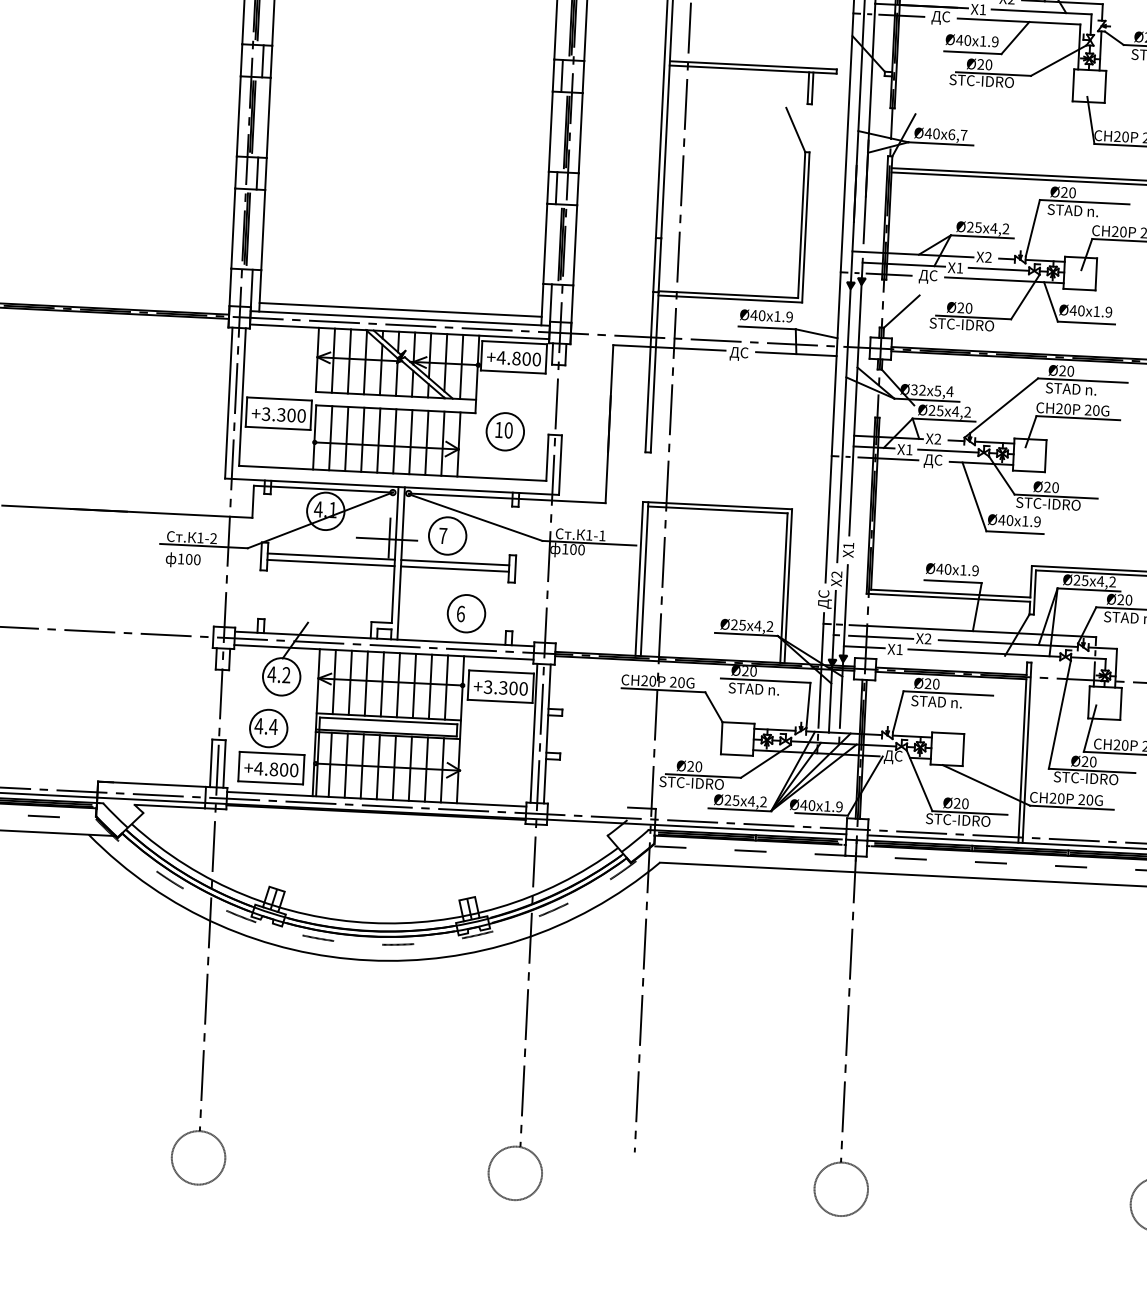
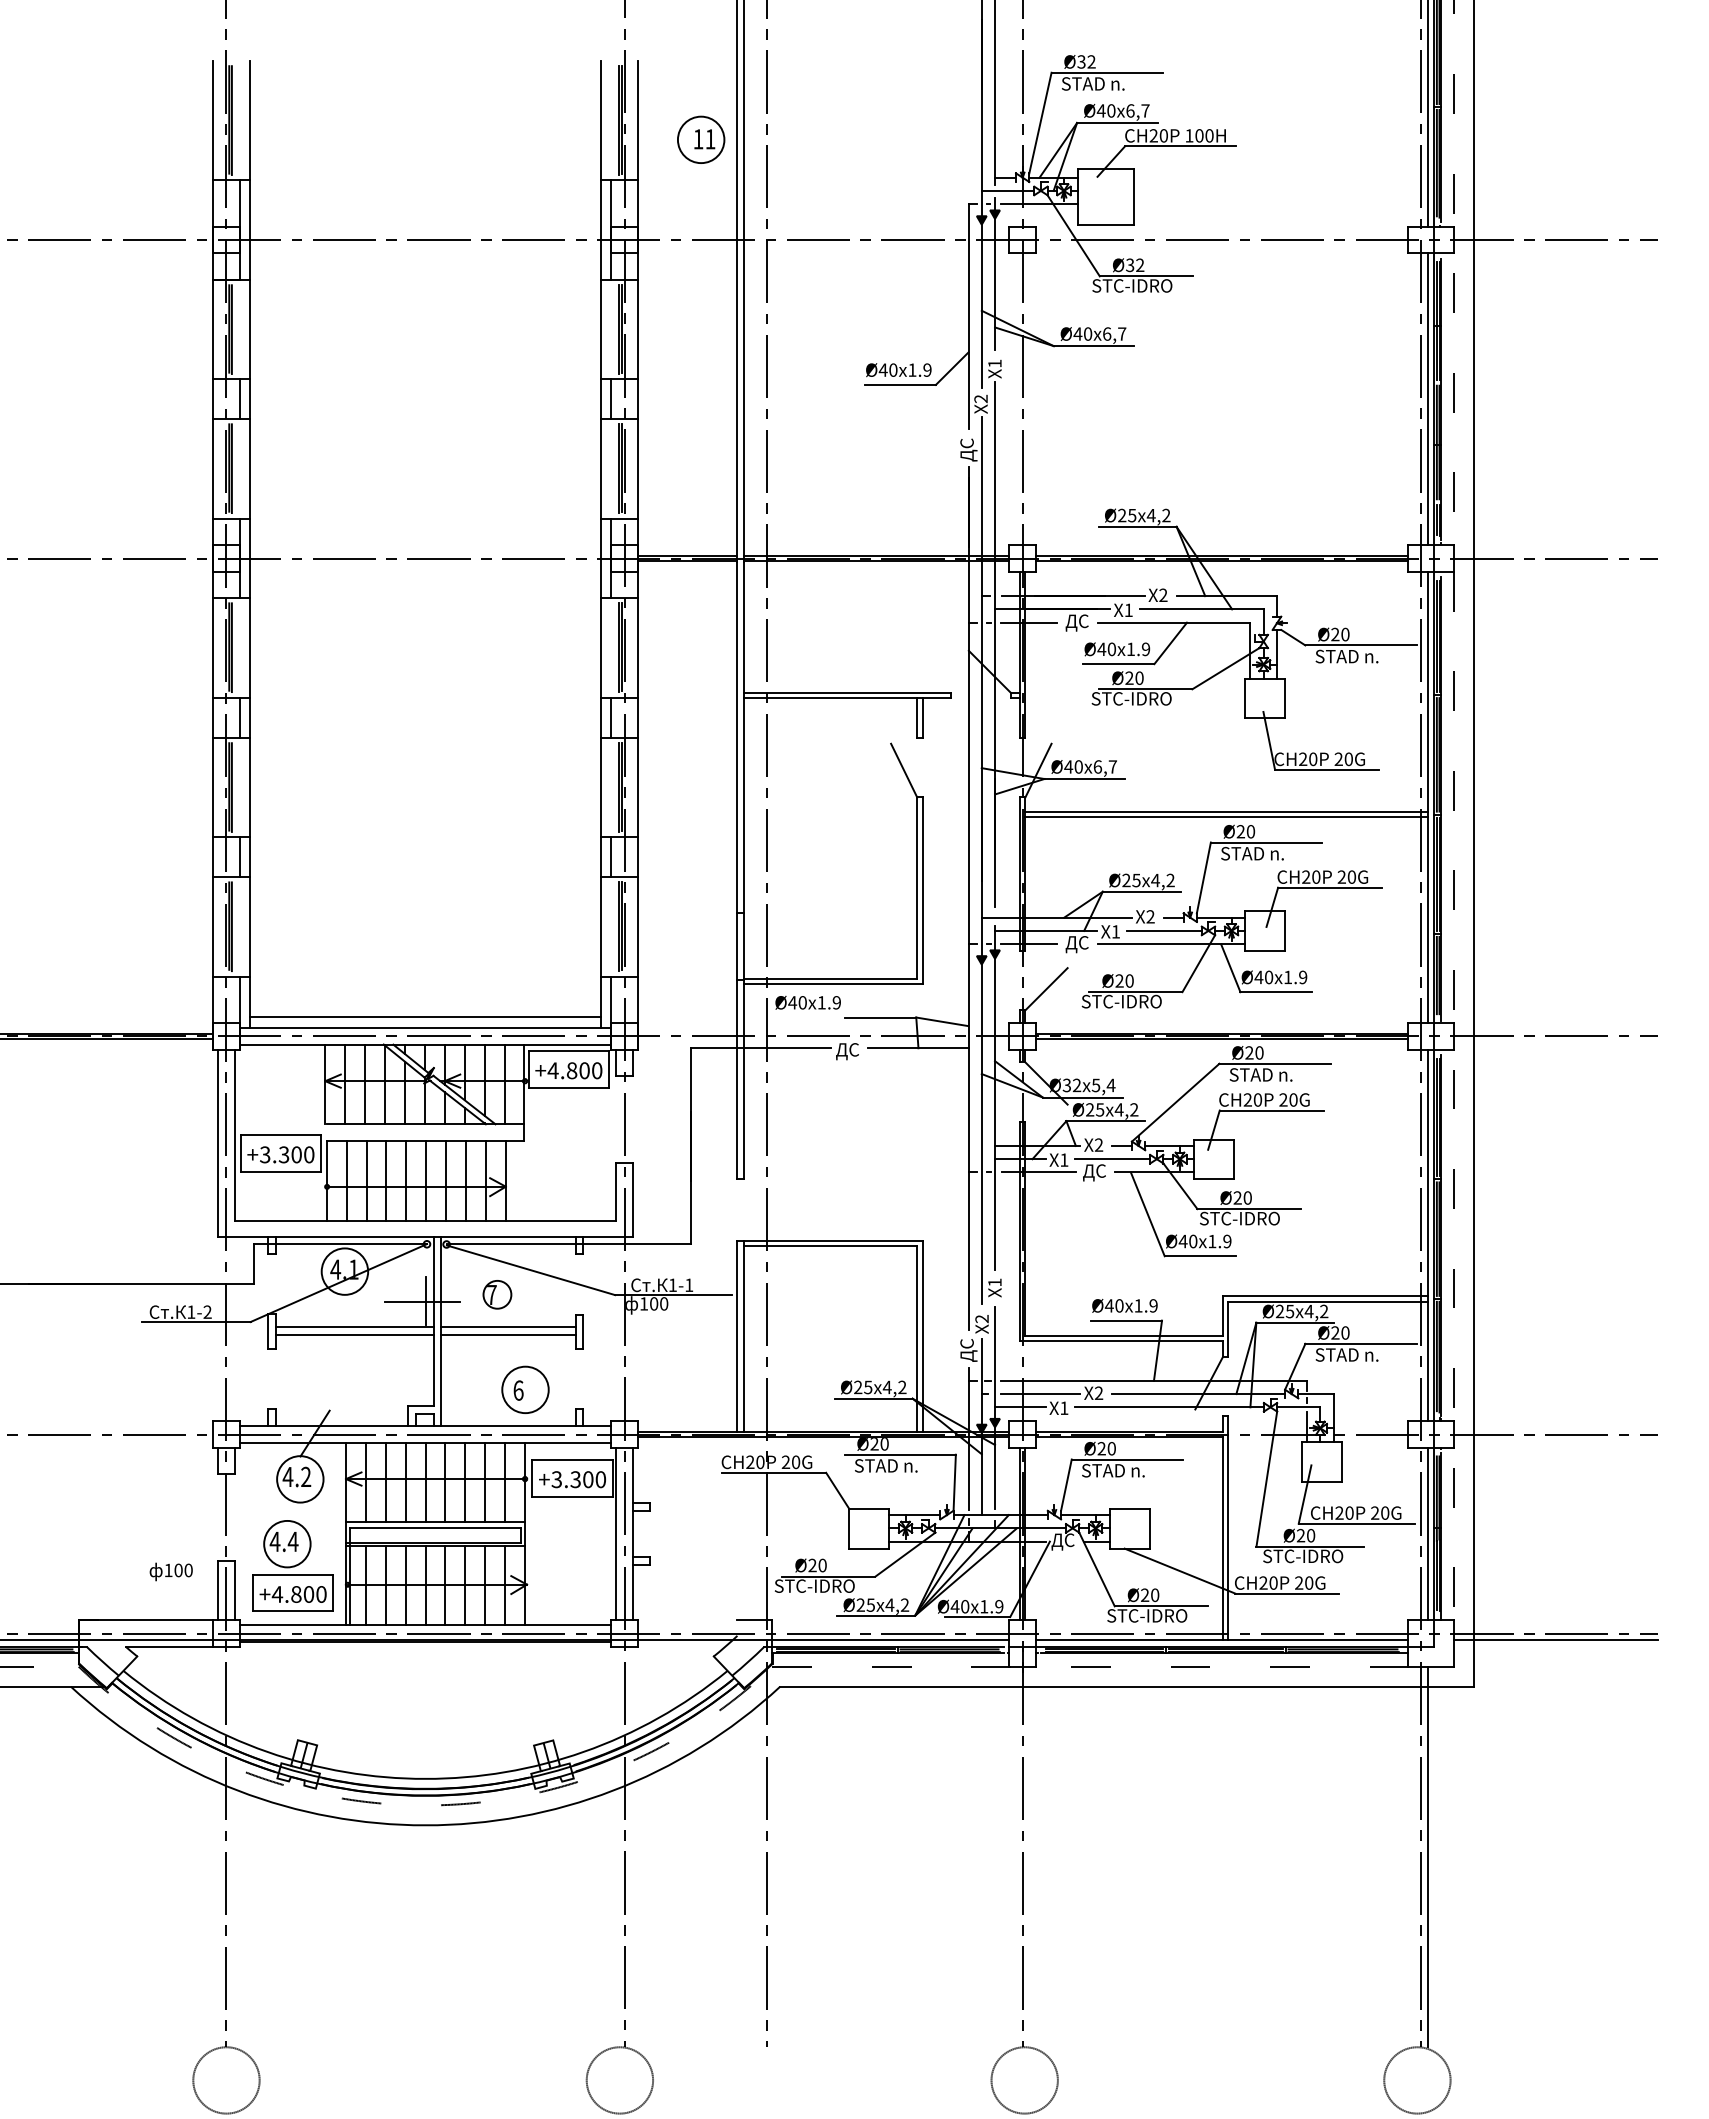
text: (765, 315) -> (807, 1002), moved
part: (505, 432) -> (562, 1162), removed
circle: (447, 535) -> (497, 1294), size x0.6
text: (182, 559) -> (170, 1571), moved

